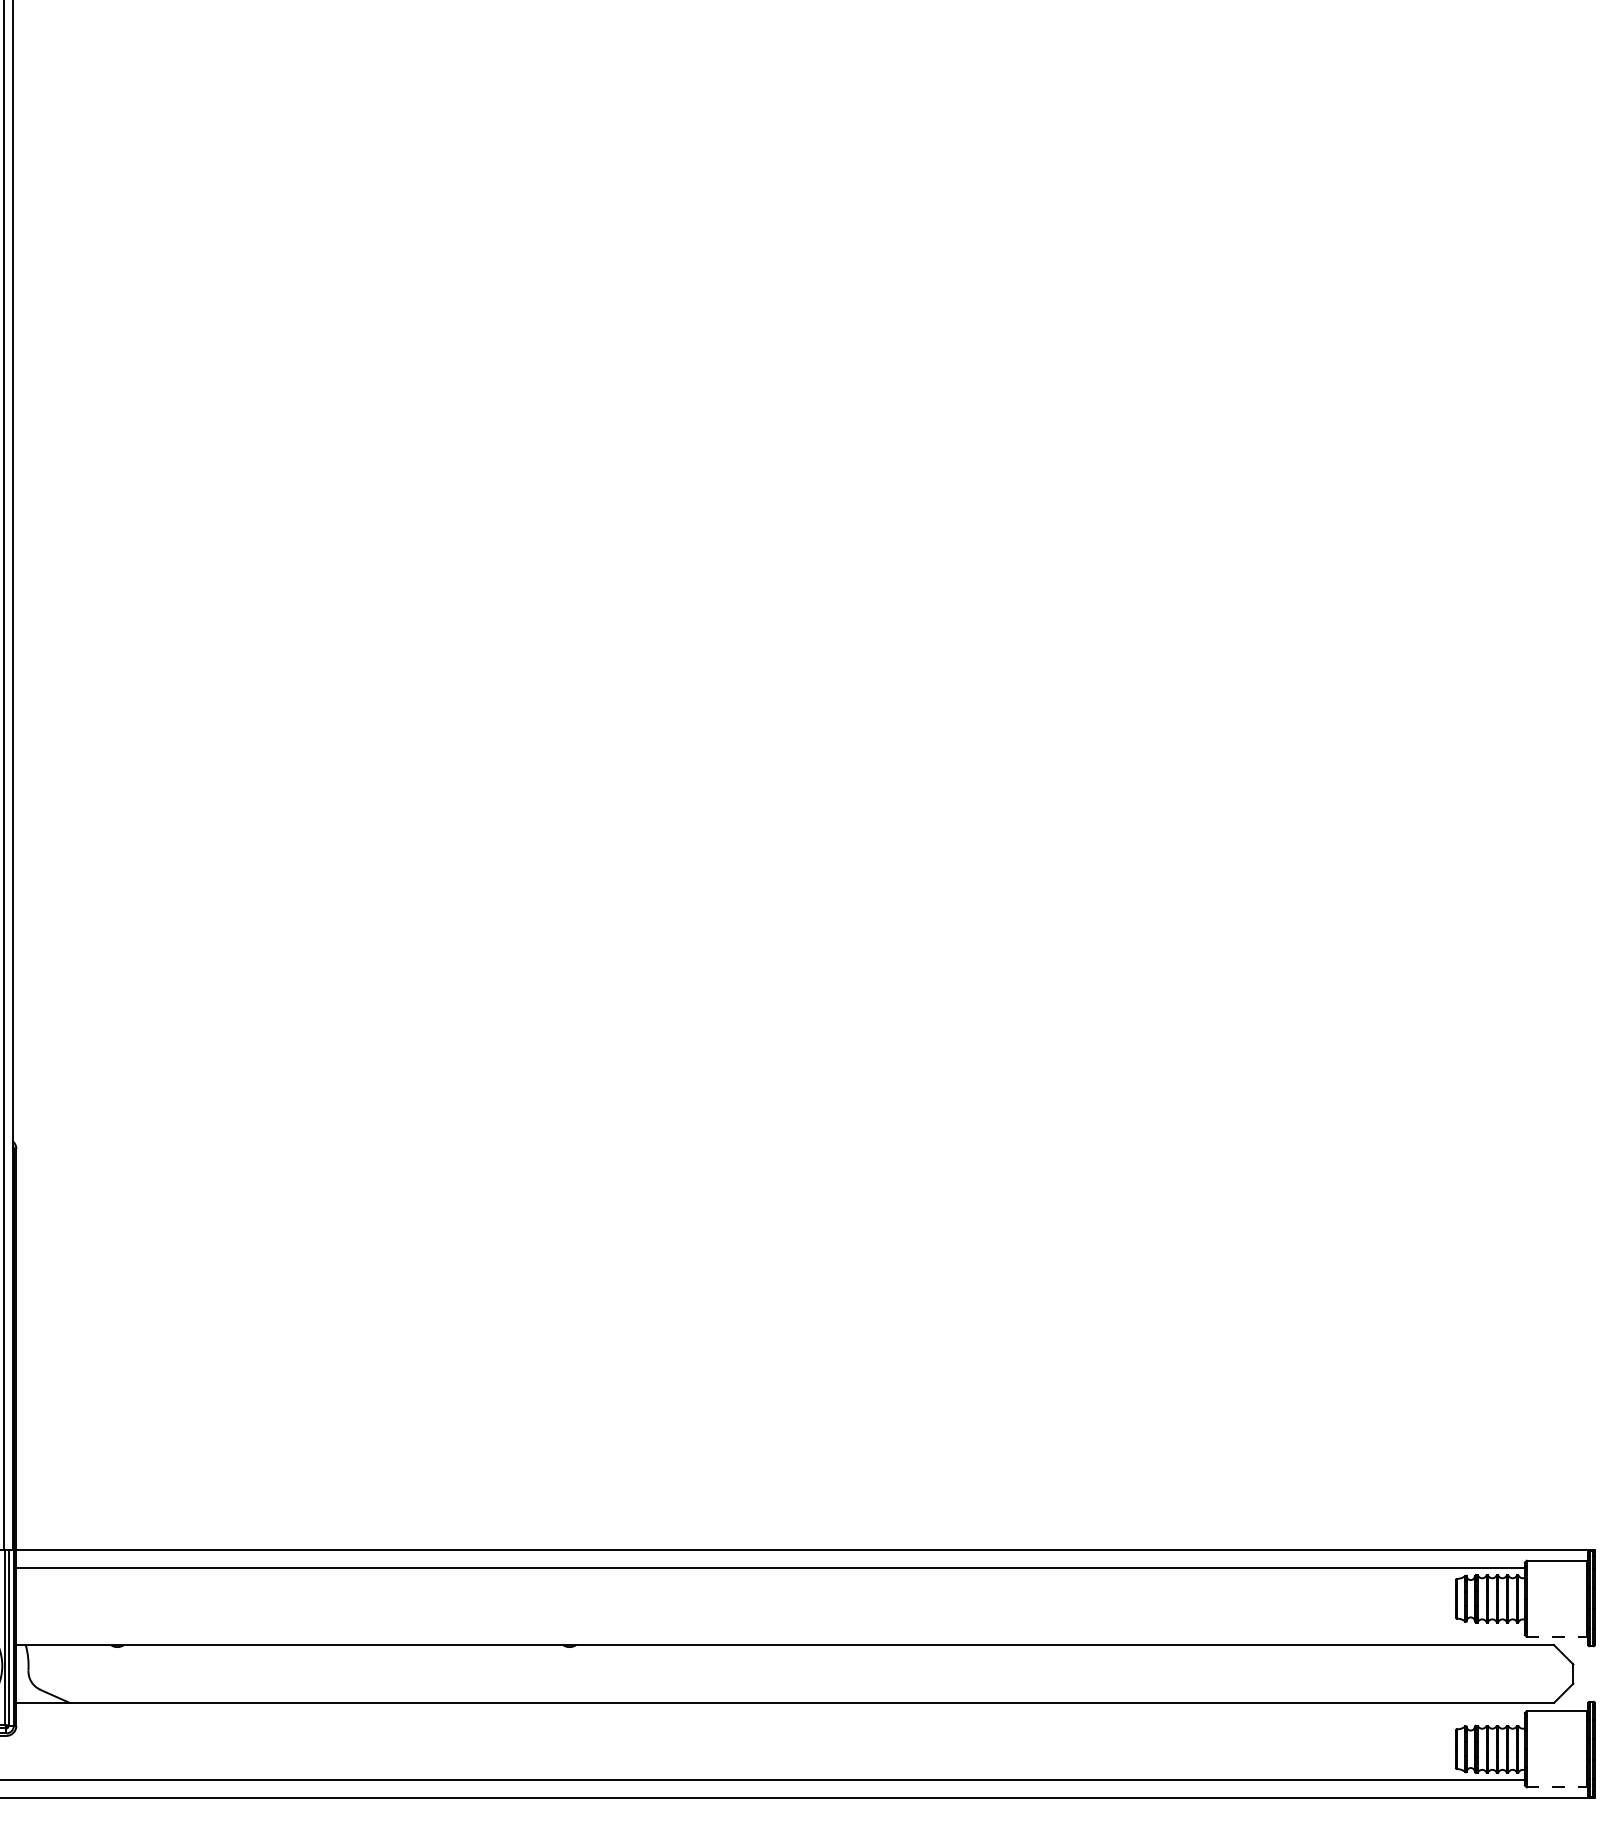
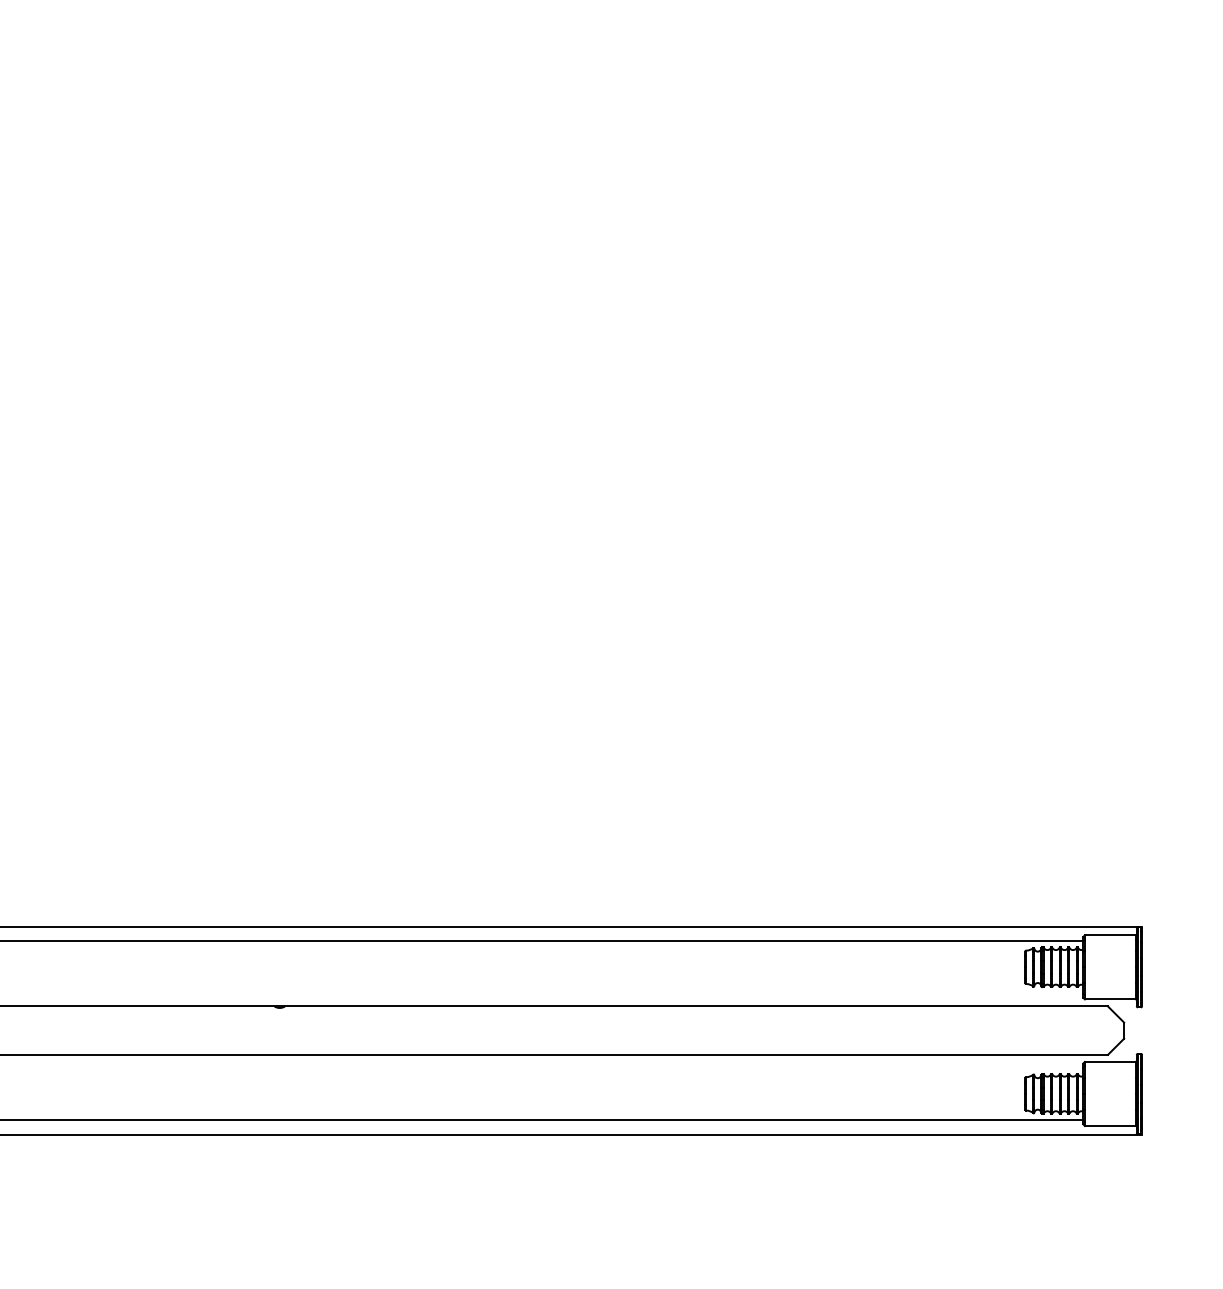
line: (1557, 1636) -> (1110, 999), dashed -> solid
line: (1557, 1787) -> (1110, 1126), dashed -> solid

